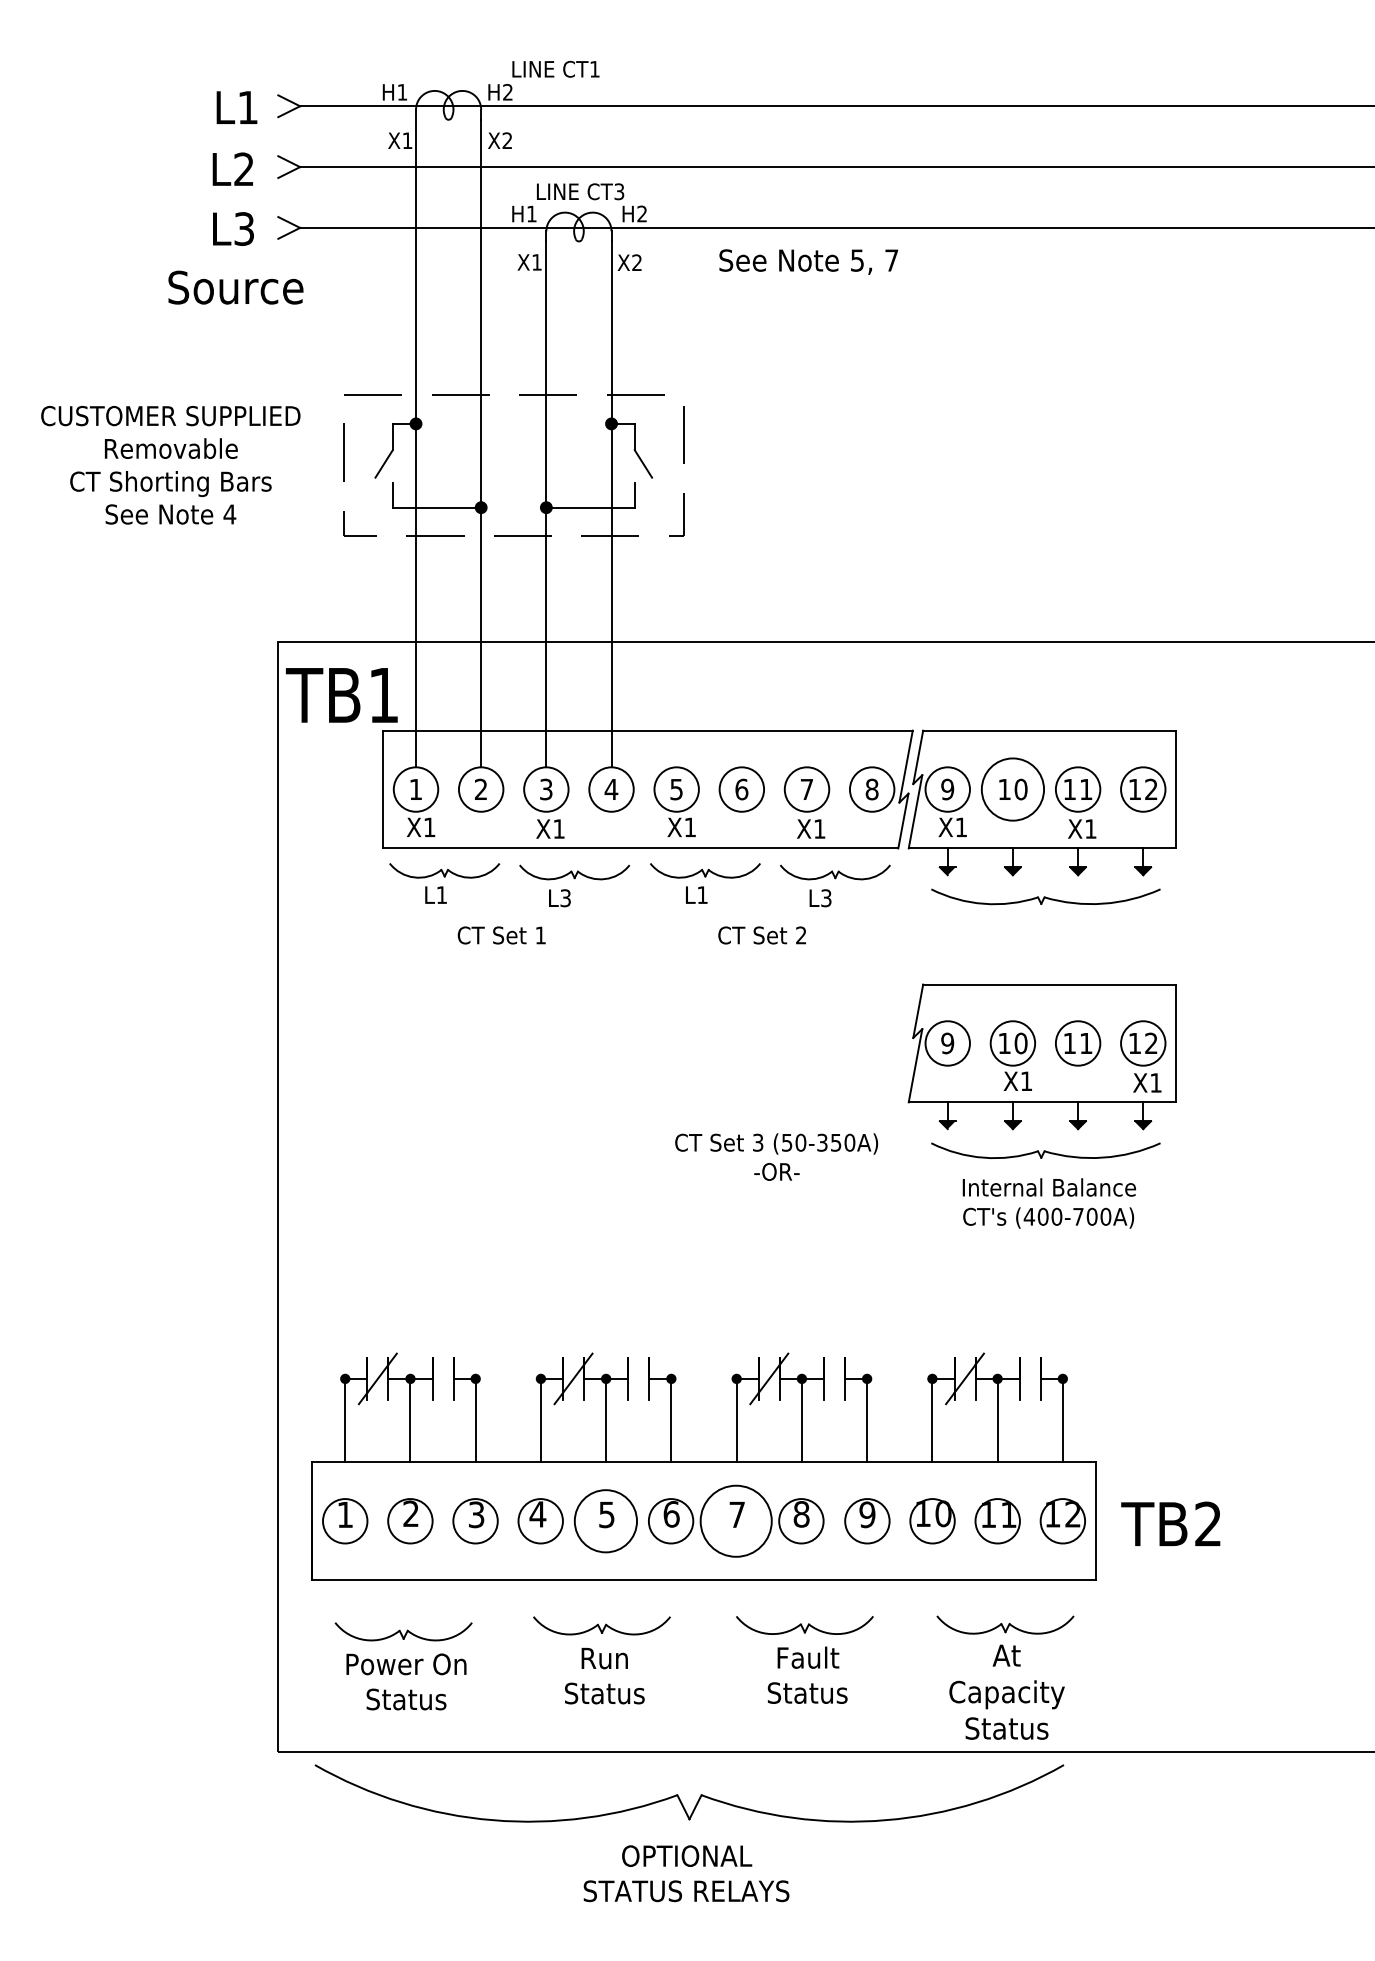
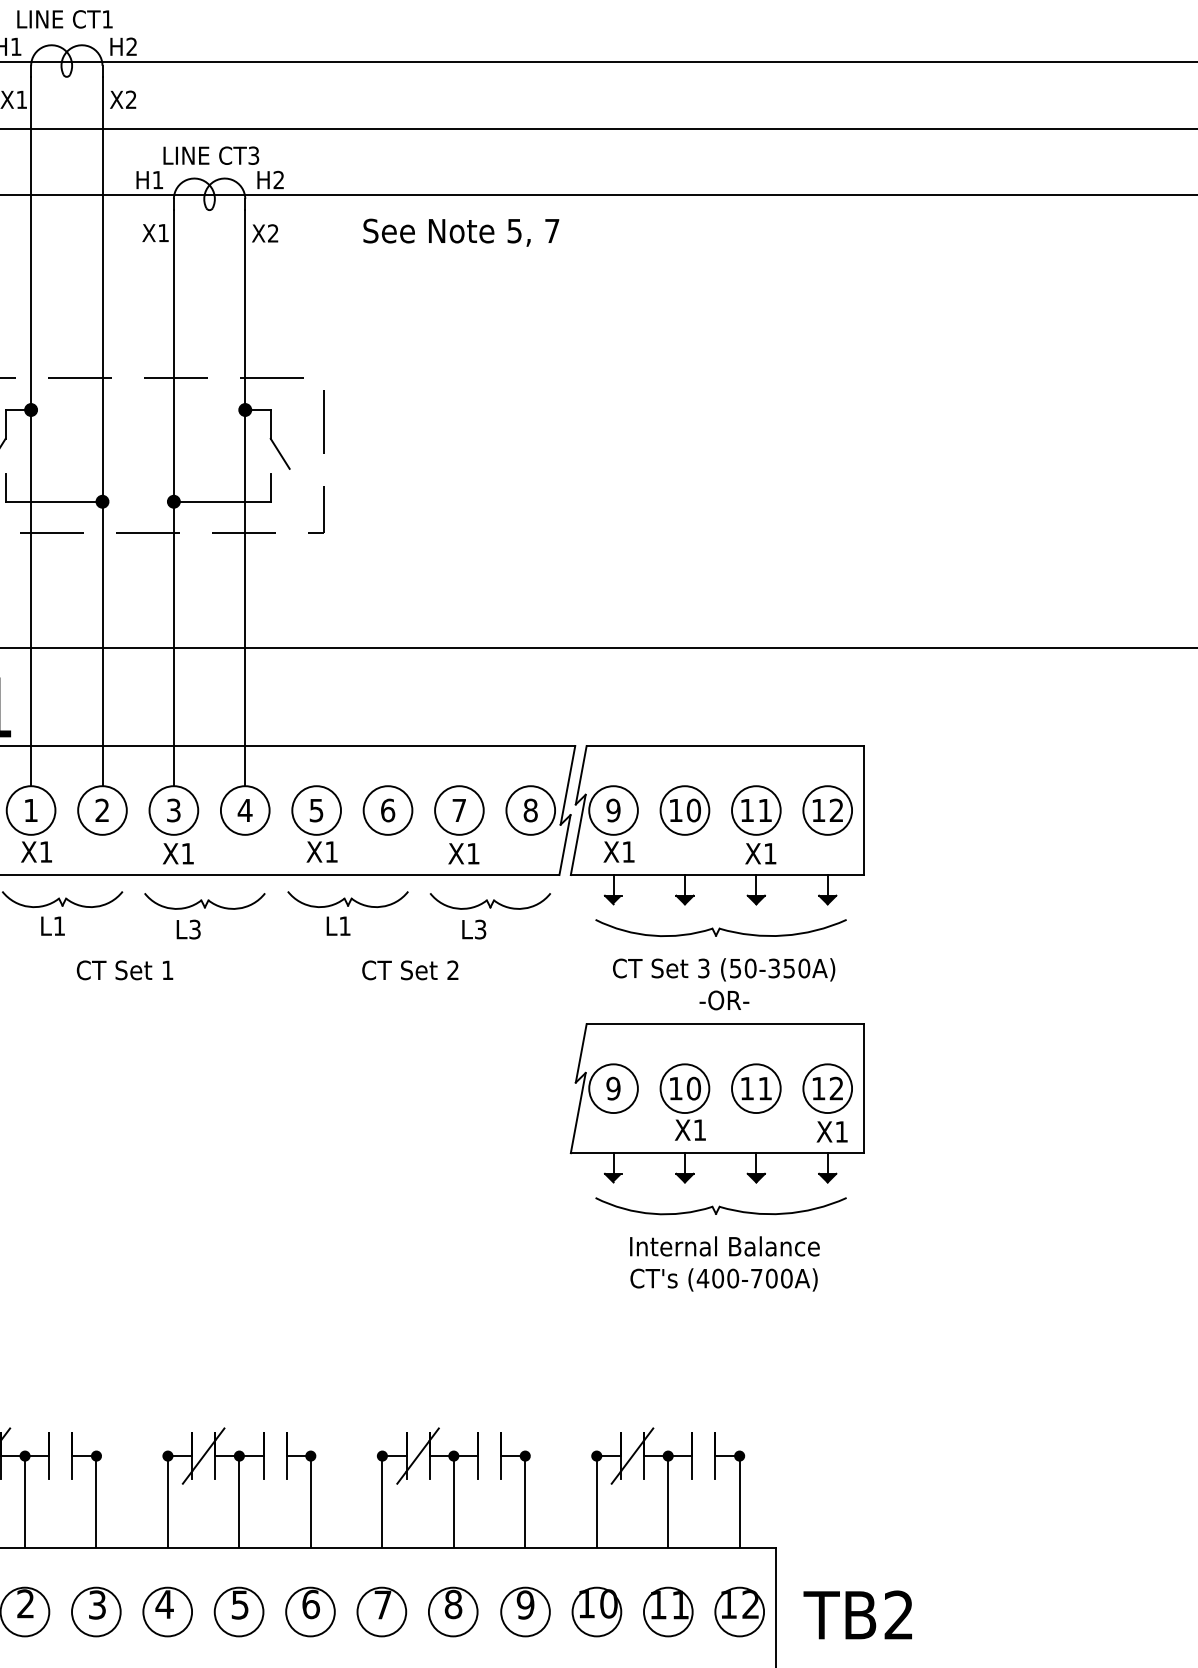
text: (555, 68) -> (64, 18), moved
circle: (1012, 789) -> (684, 810), size x0.71
text: (776, 1156) -> (723, 983), moved
circle: (605, 1521) -> (238, 1612), size x0.71
circle: (736, 1521) -> (382, 1612), size x0.62

